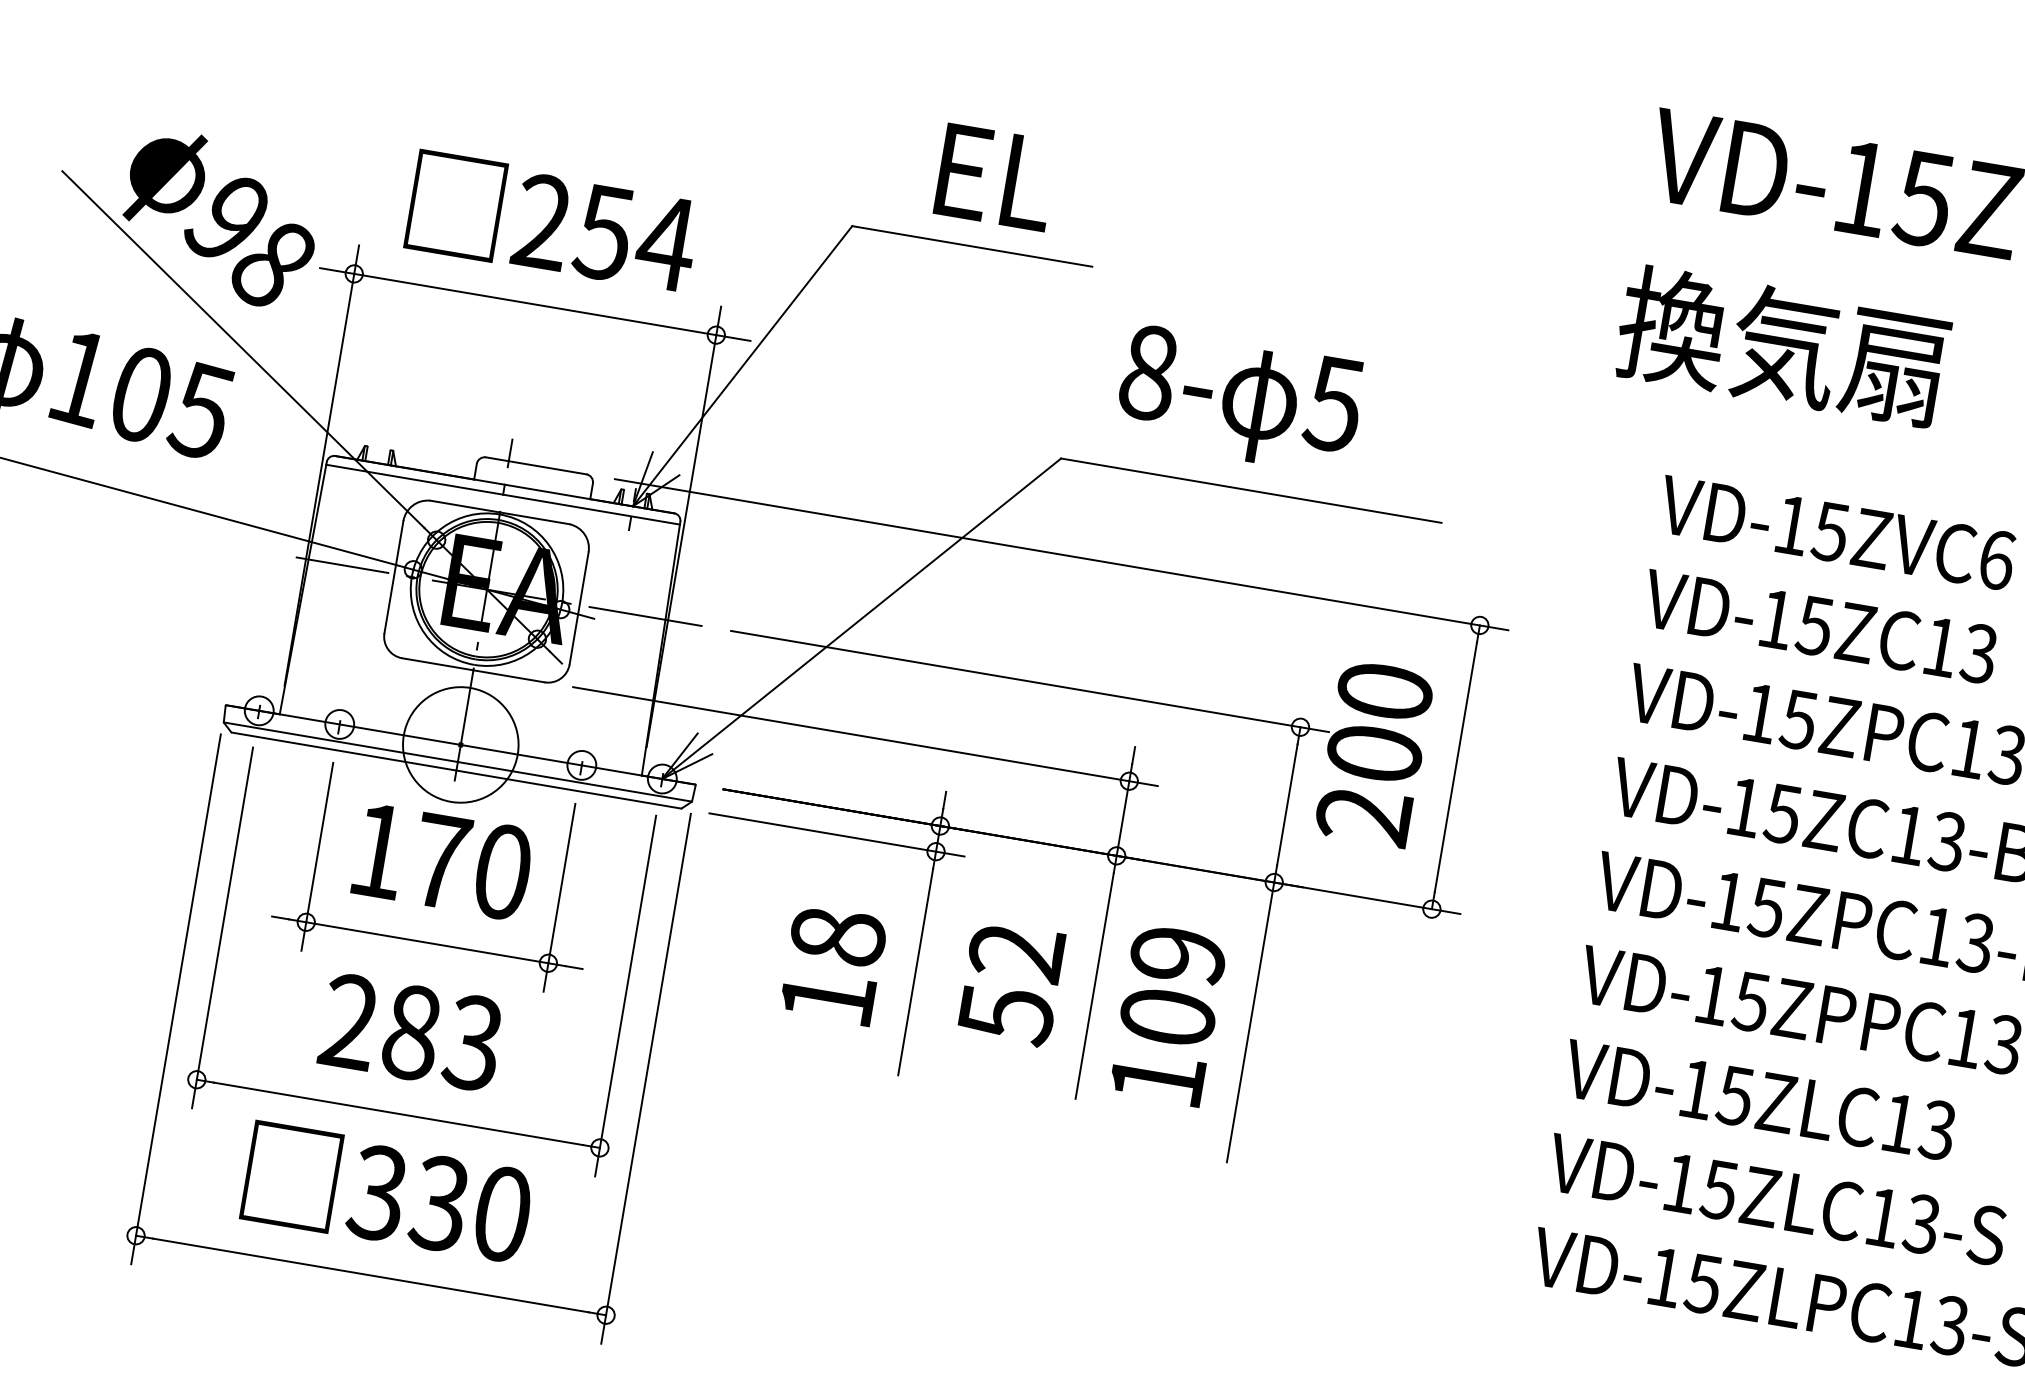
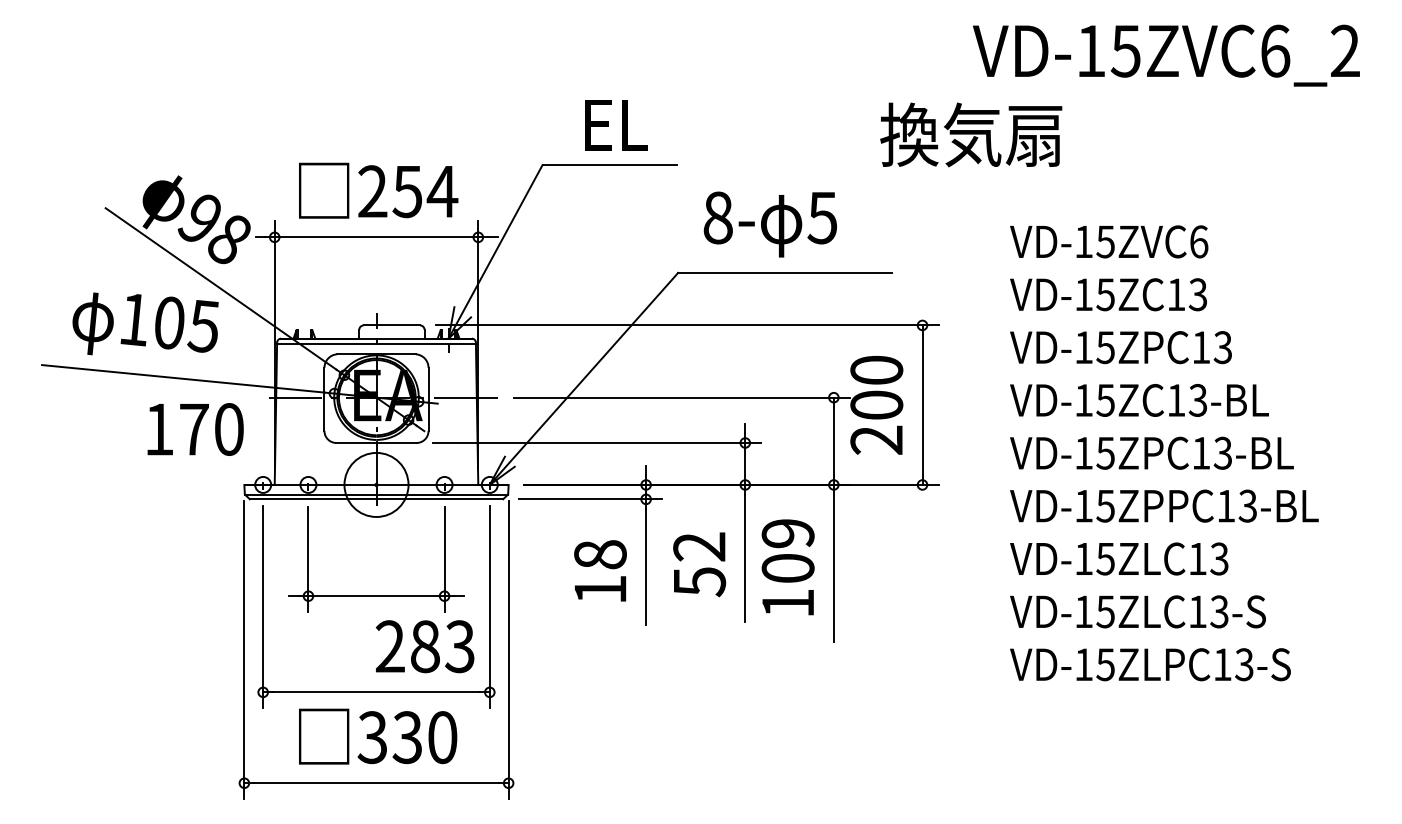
text: (1783, 345) -> (971, 134), moved
text: (442, 861) -> (195, 429), moved
text: (410, 1031) -> (424, 646), moved

